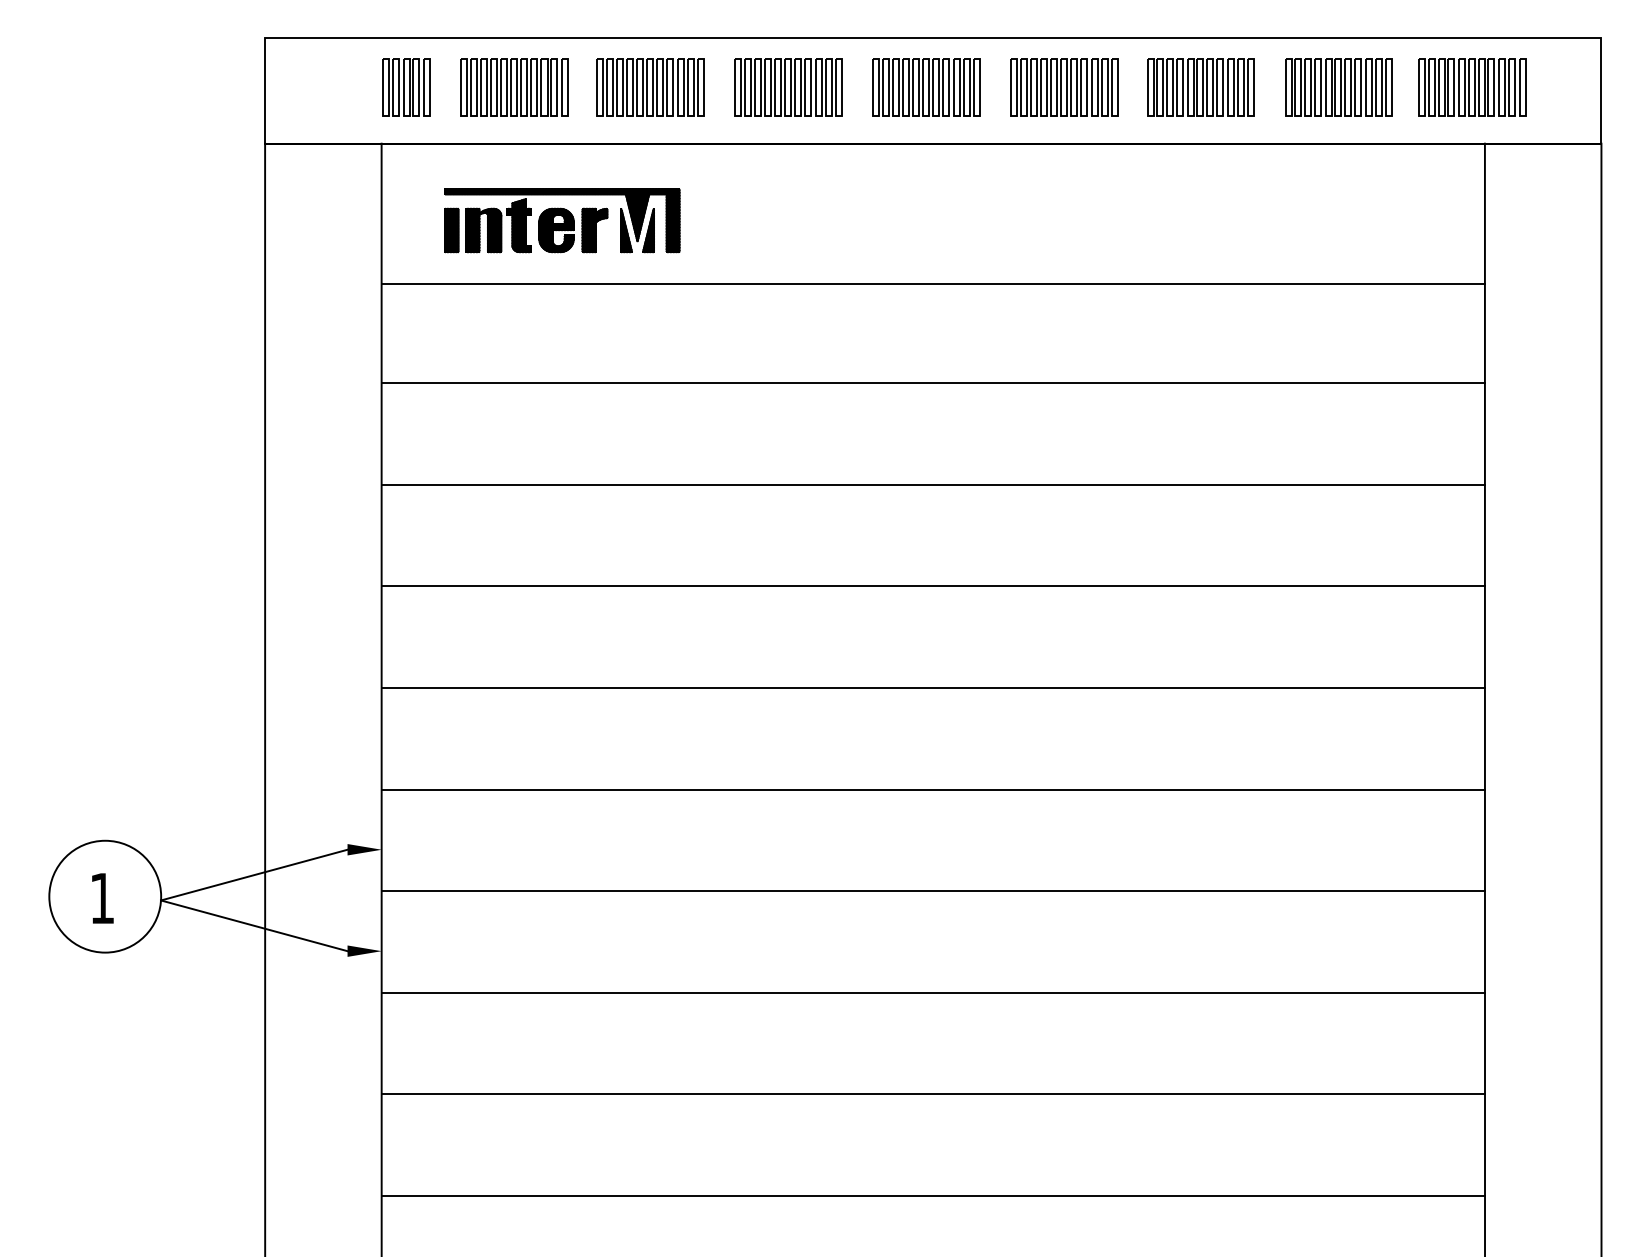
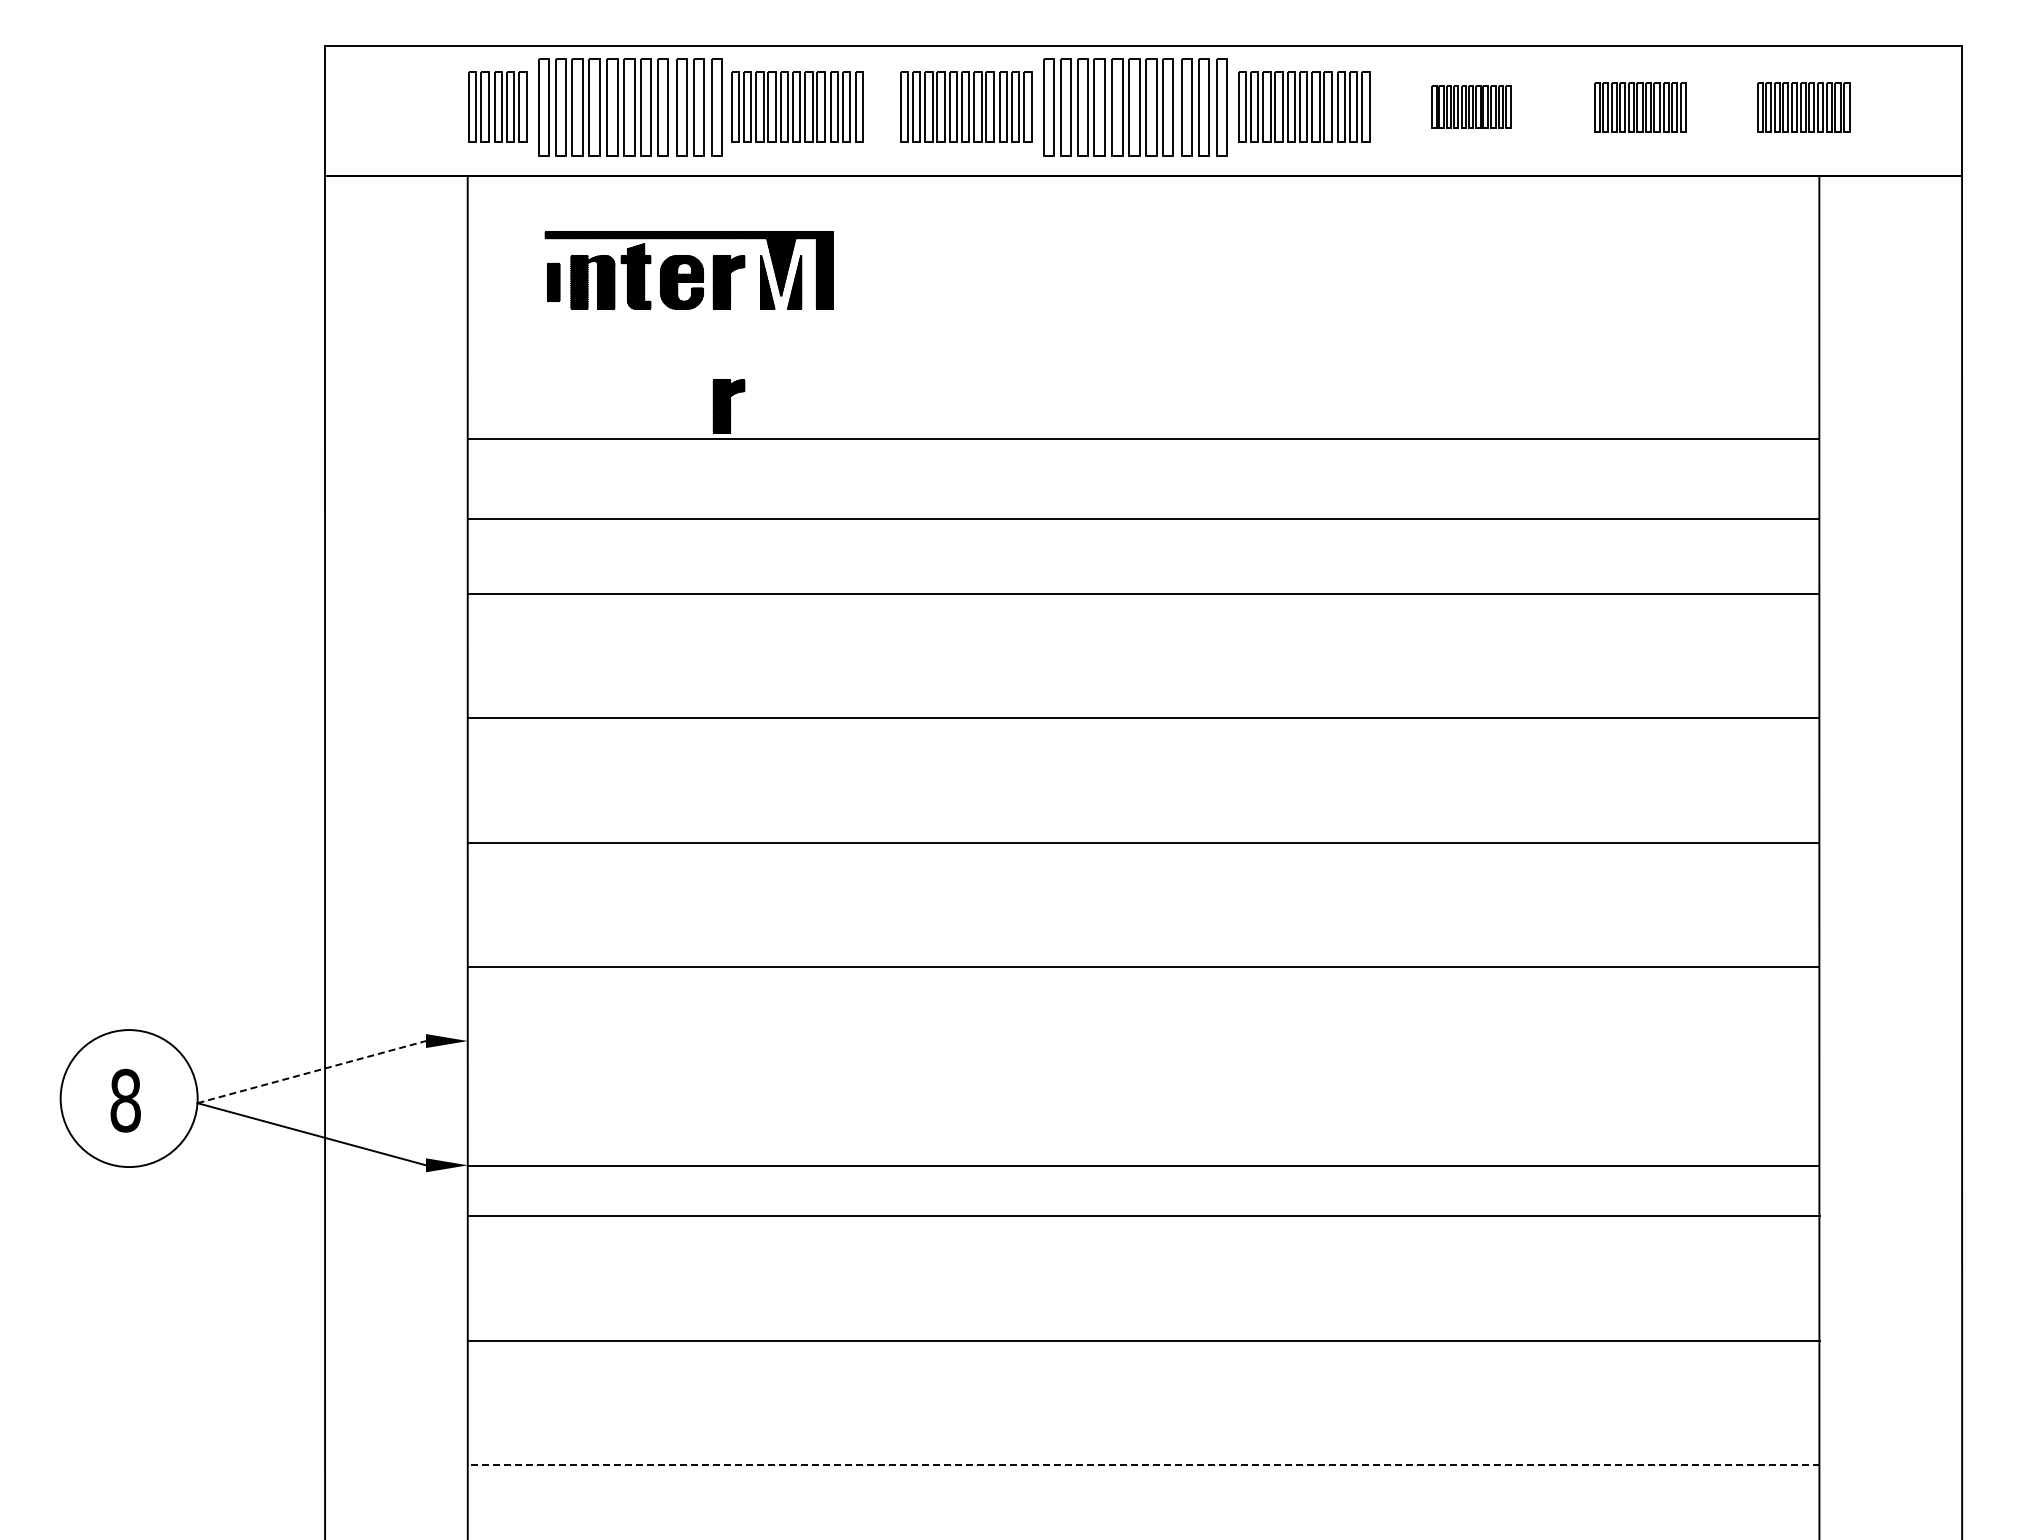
part: (514, 86) -> (630, 106), size x1.4
part: (926, 86) -> (1135, 106), size x1.4
part: (1200, 86) -> (1471, 106), size x0.6
part: (1338, 86) -> (1640, 106), size x0.7
part: (1472, 86) -> (1803, 106), size x0.7
part: (451, 230) -> (553, 282), size x0.7
line: (933, 283) -> (1143, 439), moved
part: (594, 331) -> (728, 406), added
line: (933, 383) -> (1143, 519), moved
line: (254, 874) -> (312, 1071), solid -> dashed
line: (933, 890) -> (1143, 1165), moved
text: (102, 898) -> (125, 1100), 1 -> 8
line: (933, 1196) -> (1143, 1465), solid -> dashed

